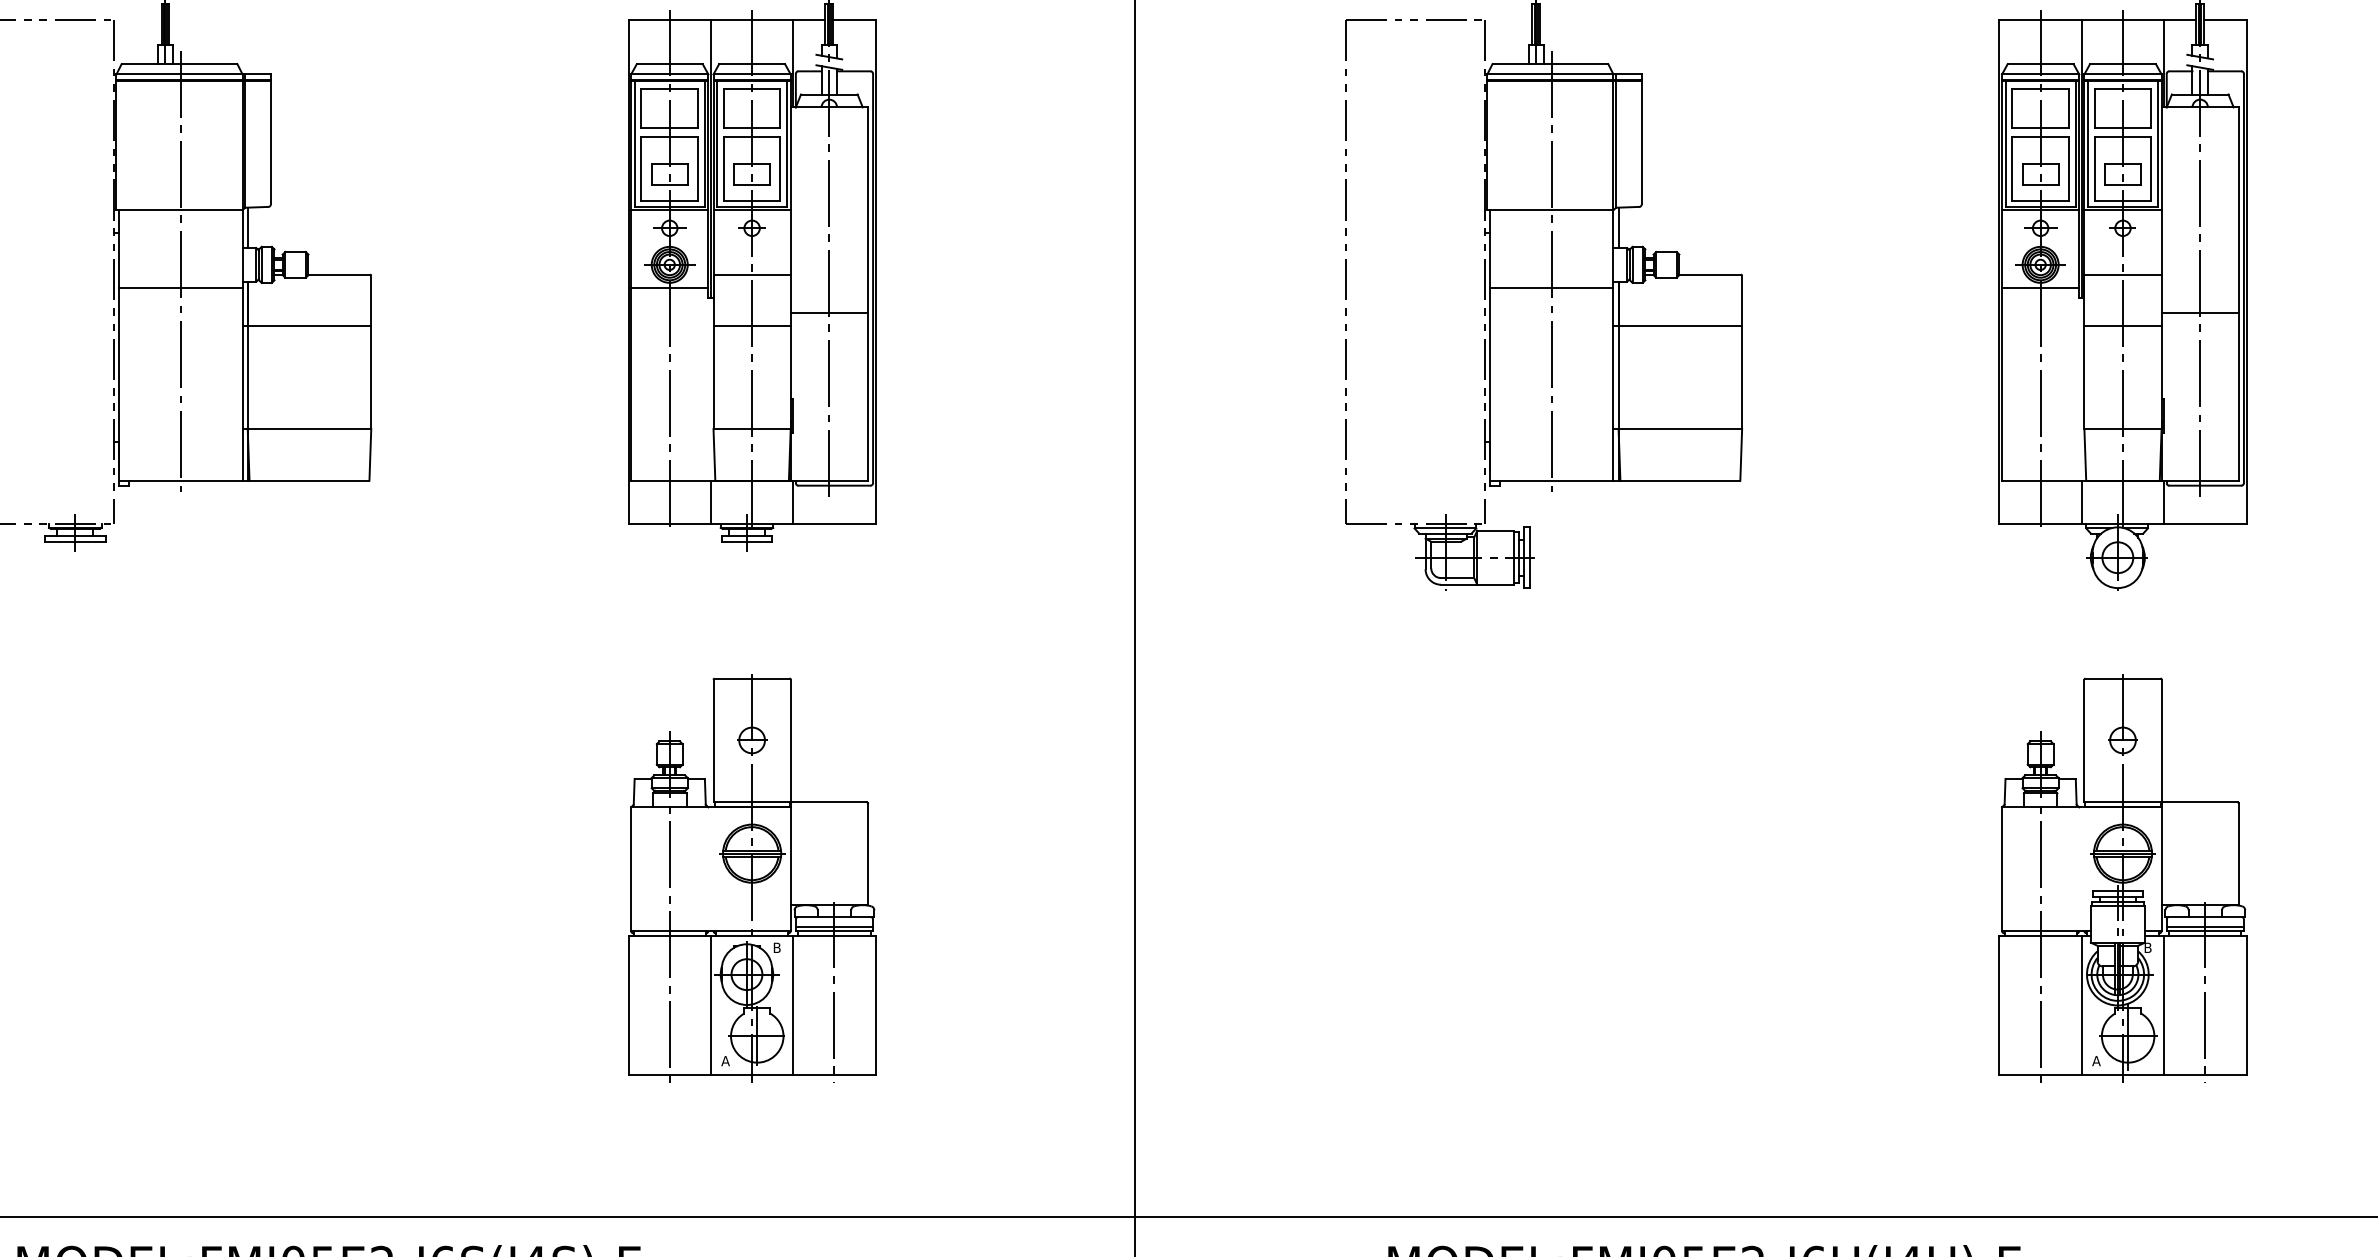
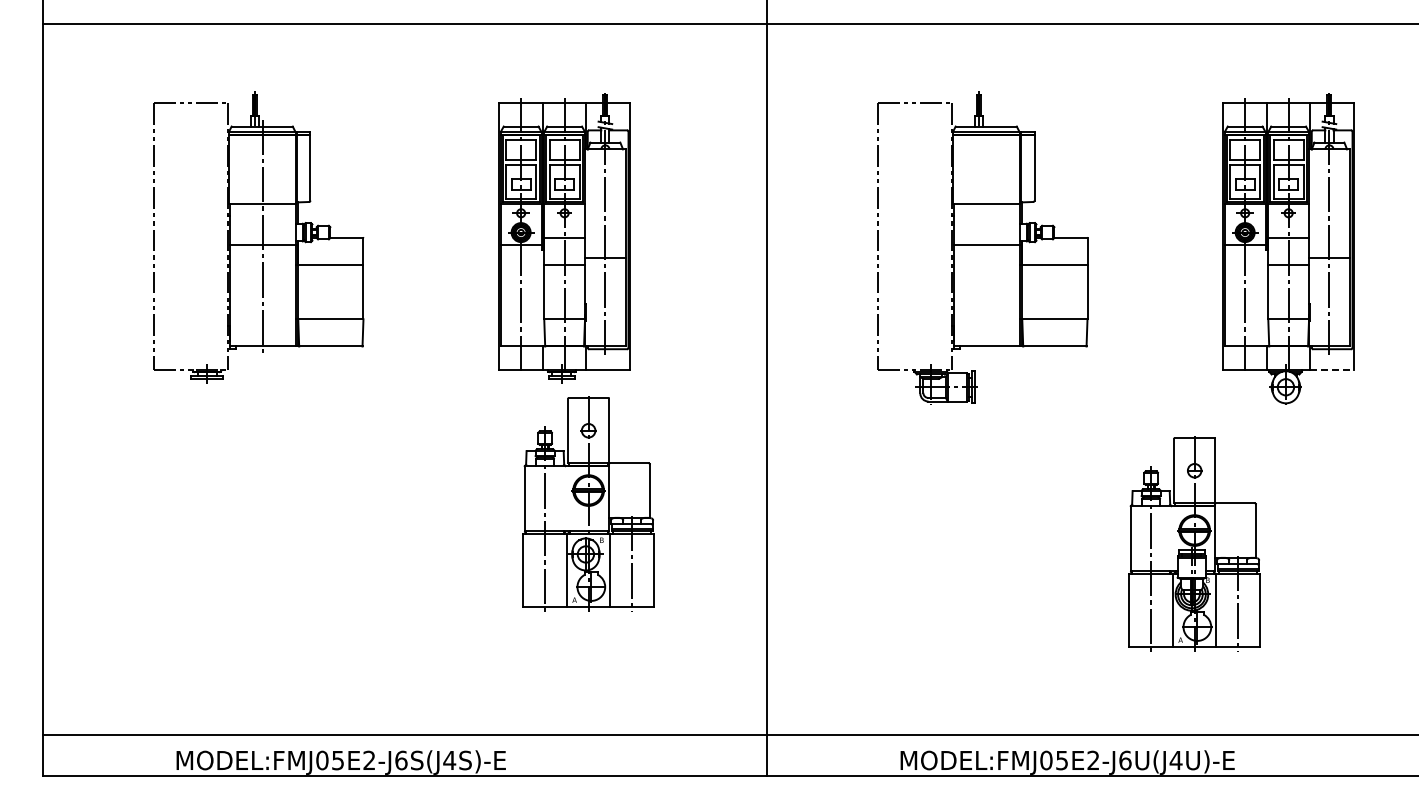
line: (1550, 270) -> (986, 235), removed
line: (2206, 524) -> (1332, 369), solid -> dashed
part: (751, 878) -> (588, 503), moved
part: (2122, 878) -> (1194, 543), moved

